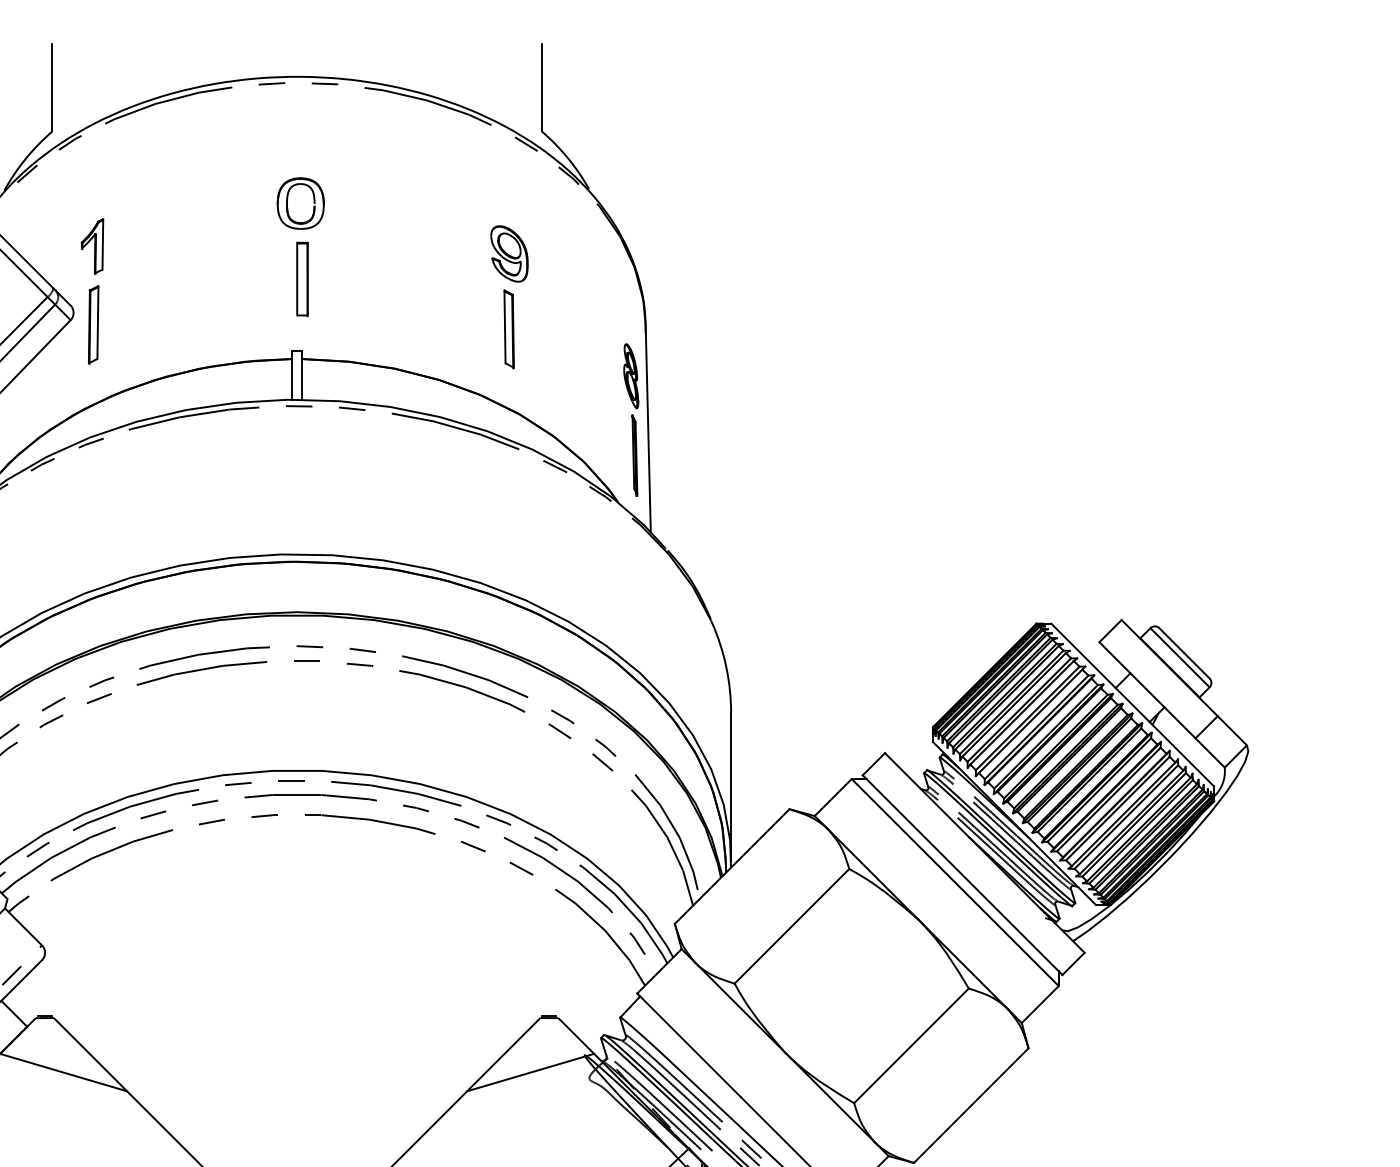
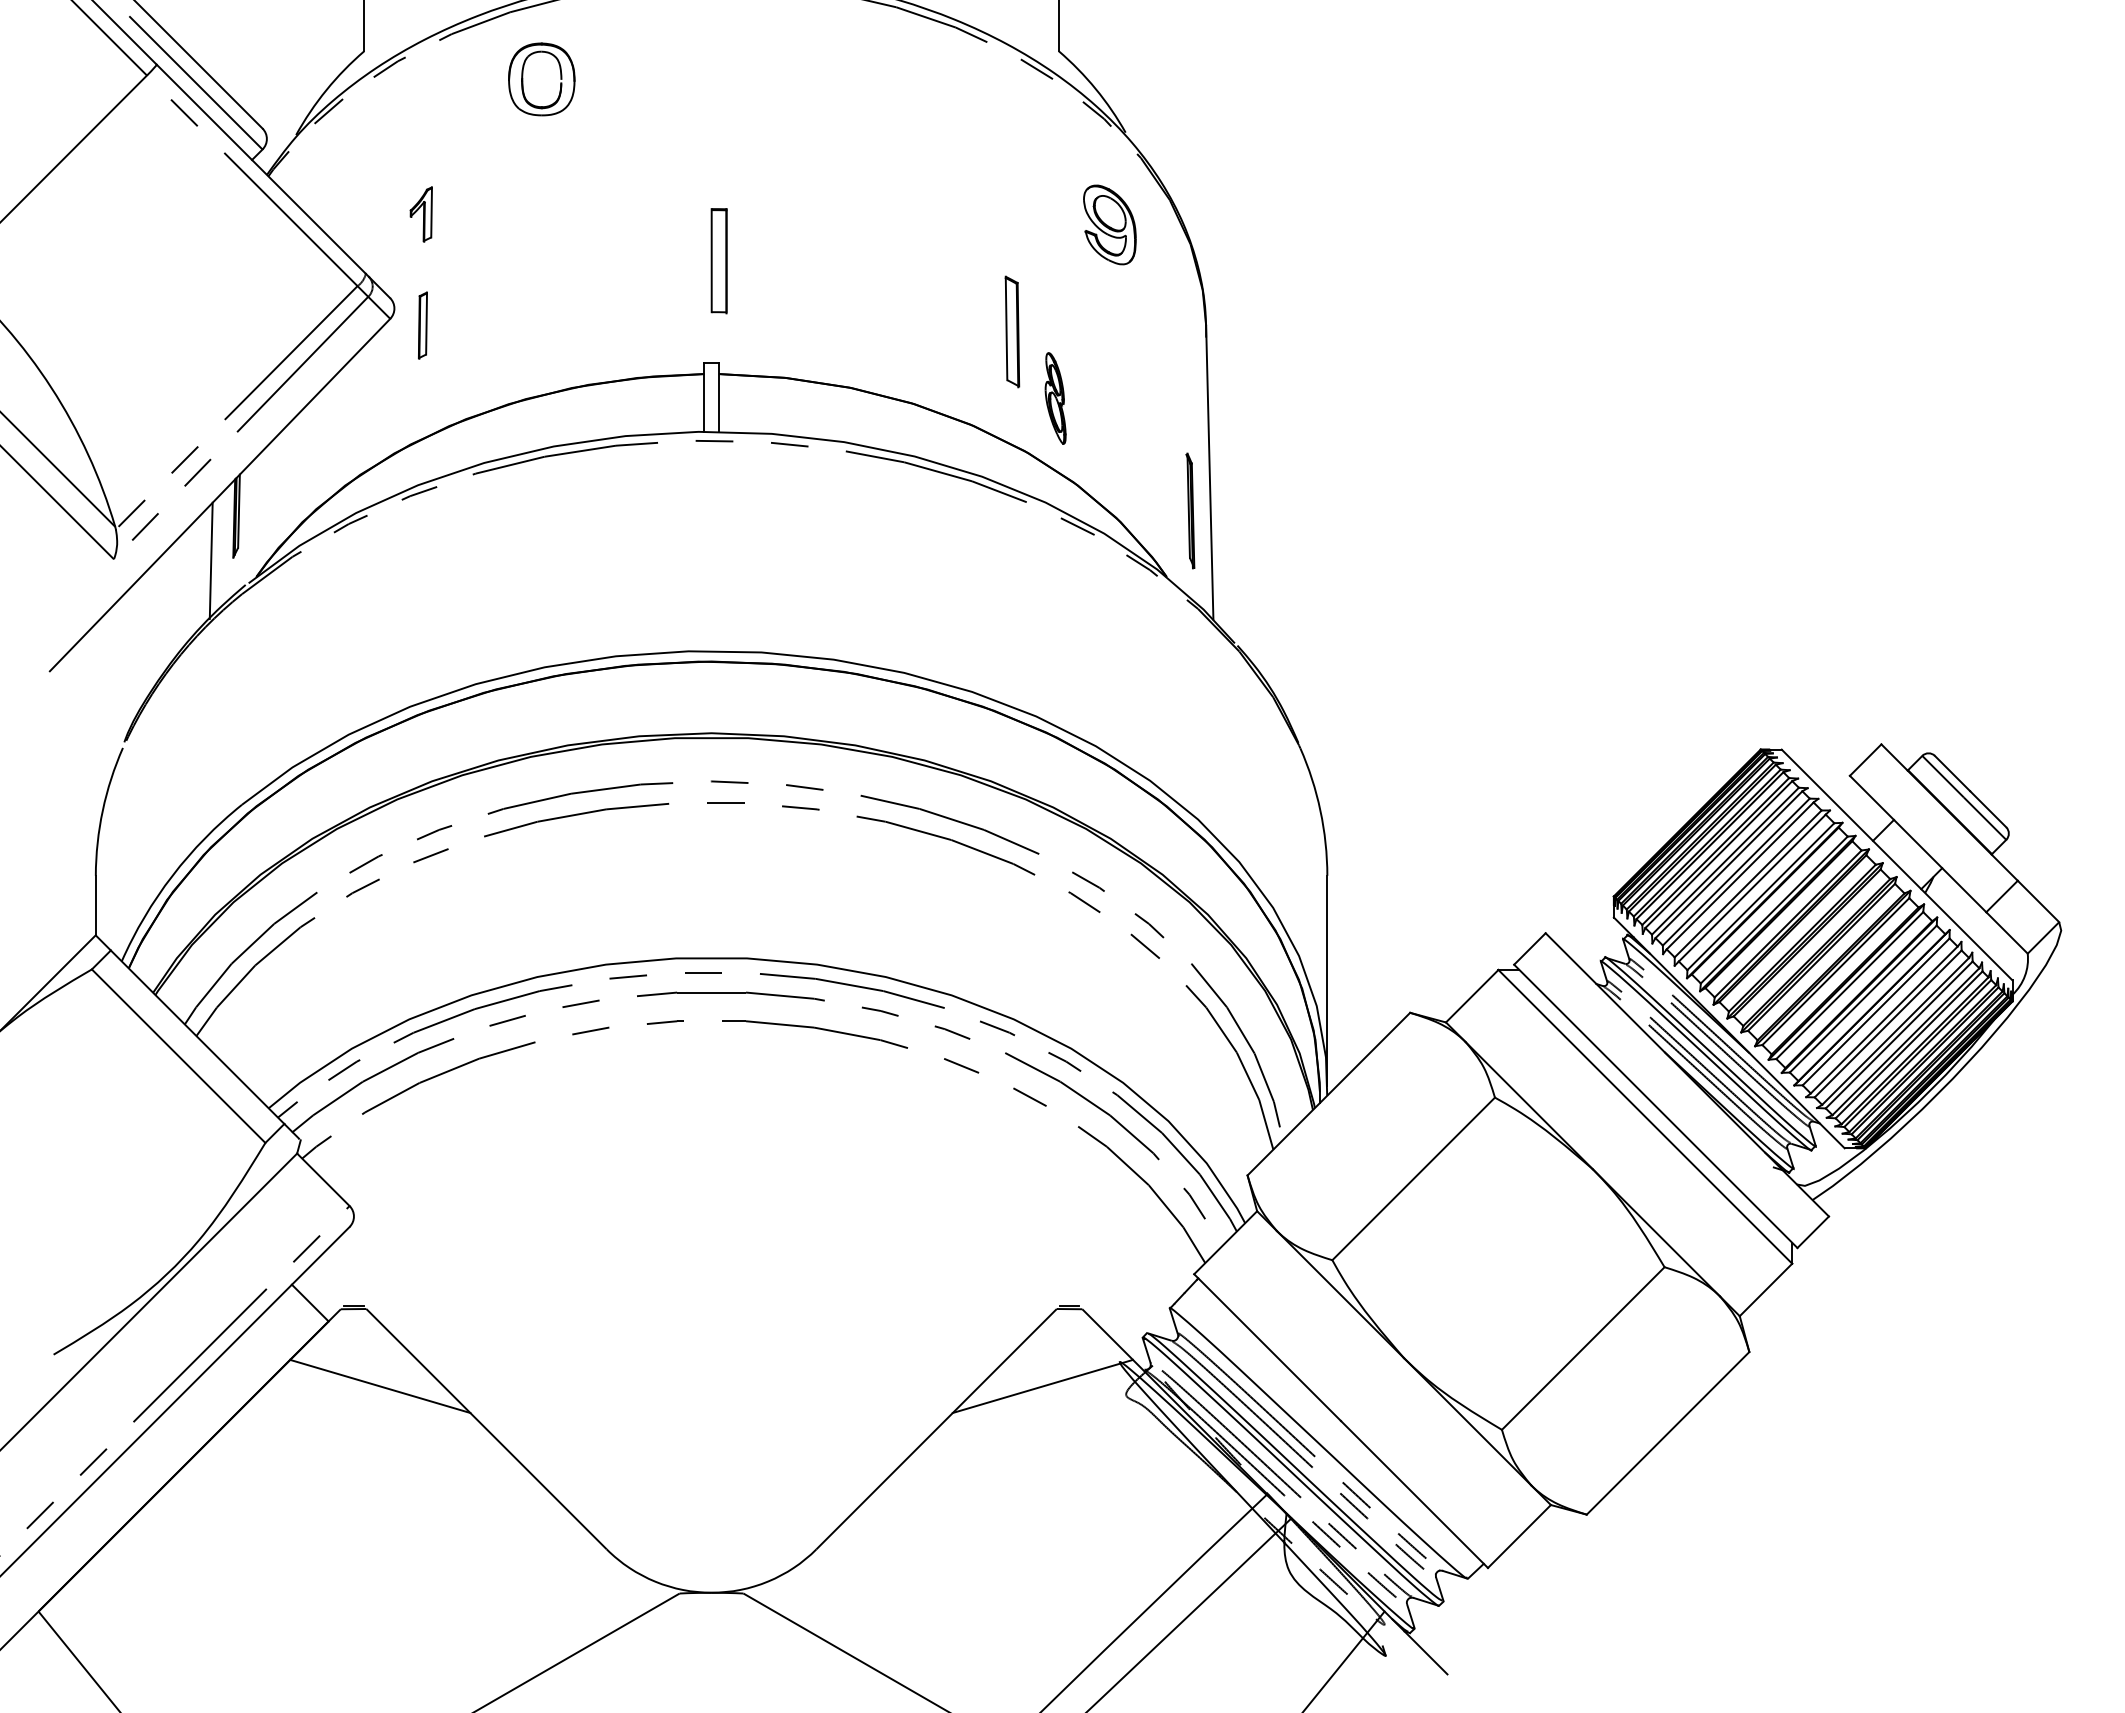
part: (300, 203) -> (541, 79), moved
part: (92, 246) -> (421, 214), size x0.7
part: (509, 253) -> (1109, 224), moved
part: (93, 324) -> (422, 325), size x0.6
part: (631, 376) -> (1055, 398), moved

